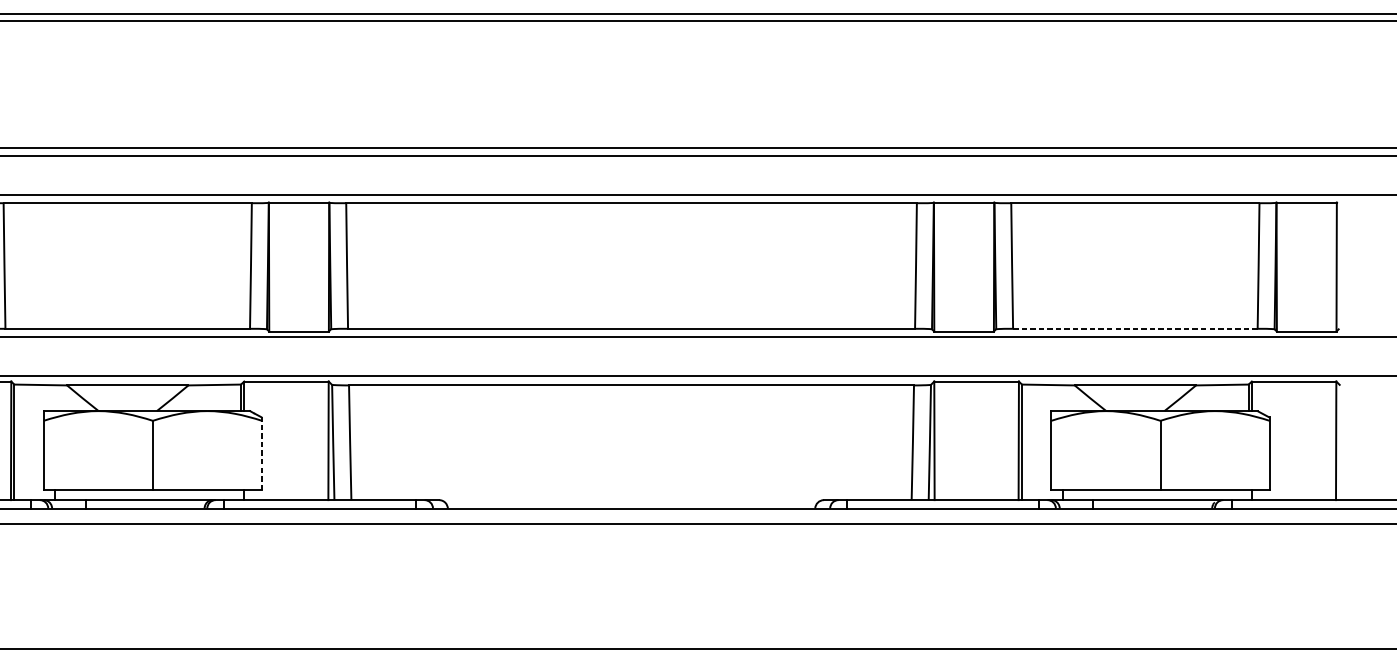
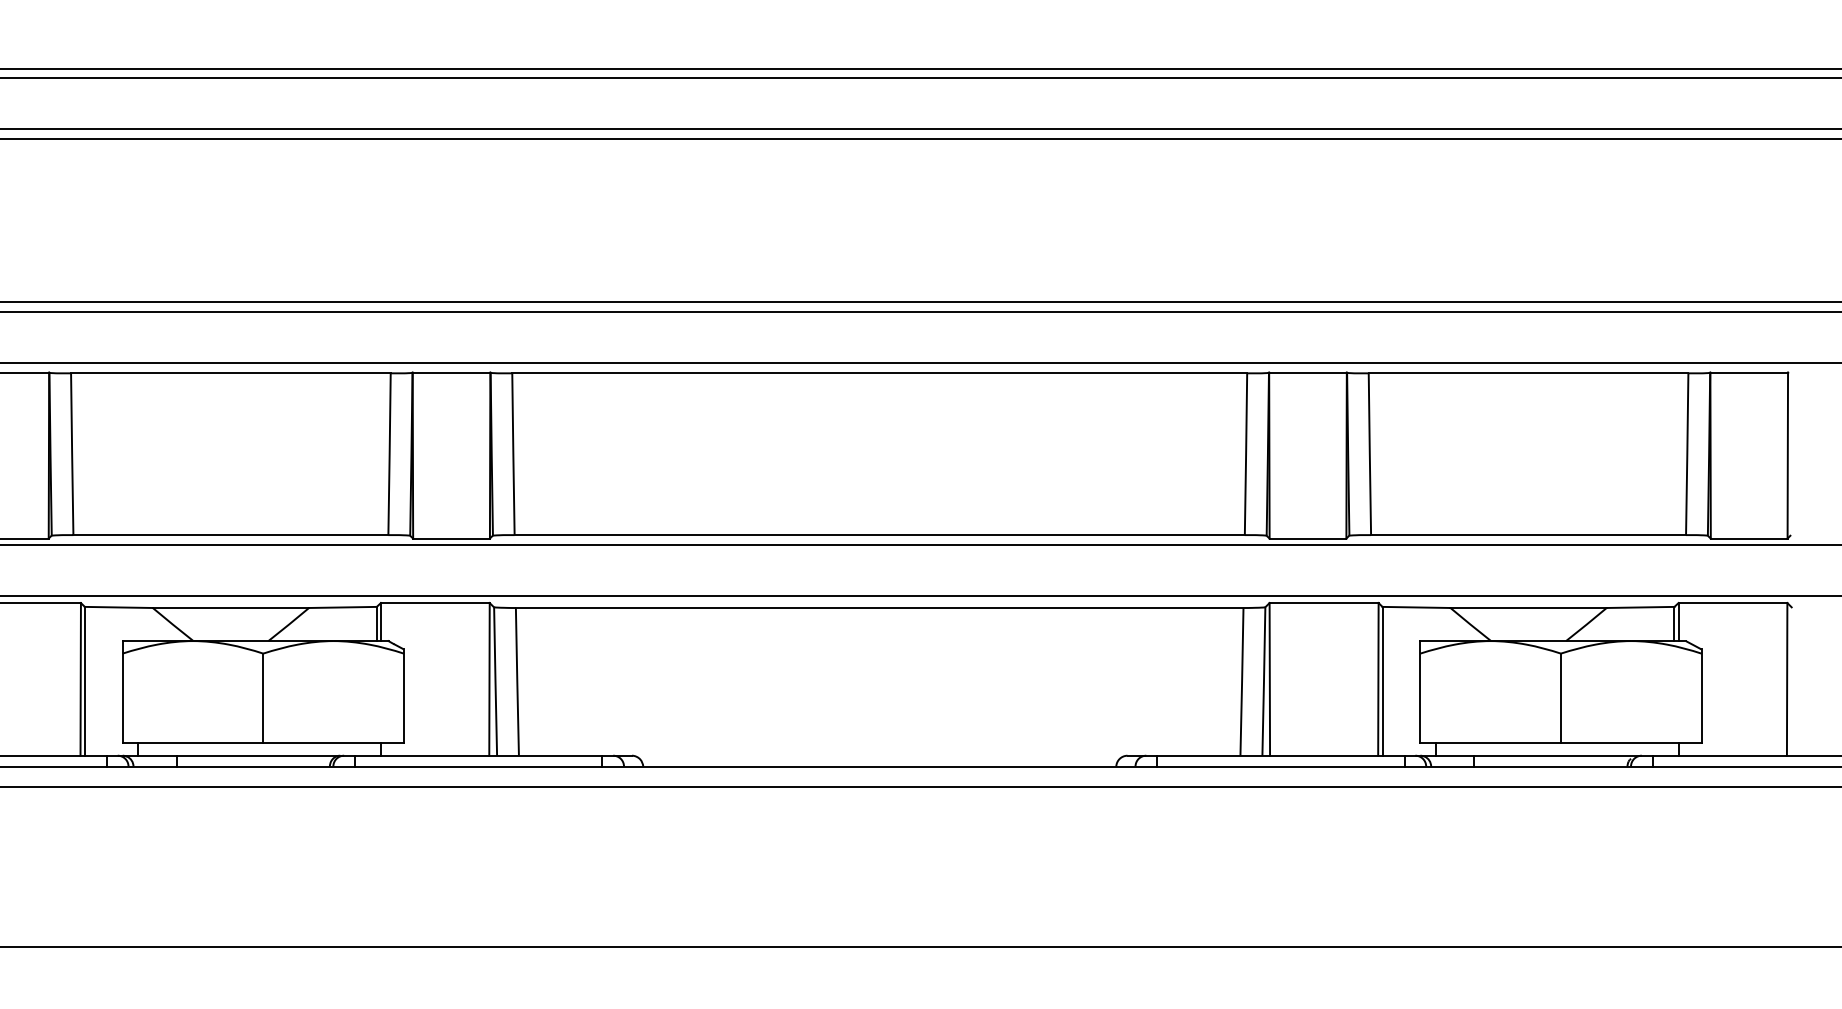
line: (1135, 329) -> (1528, 535), dashed -> solid
line: (261, 454) -> (403, 696), dashed -> solid

